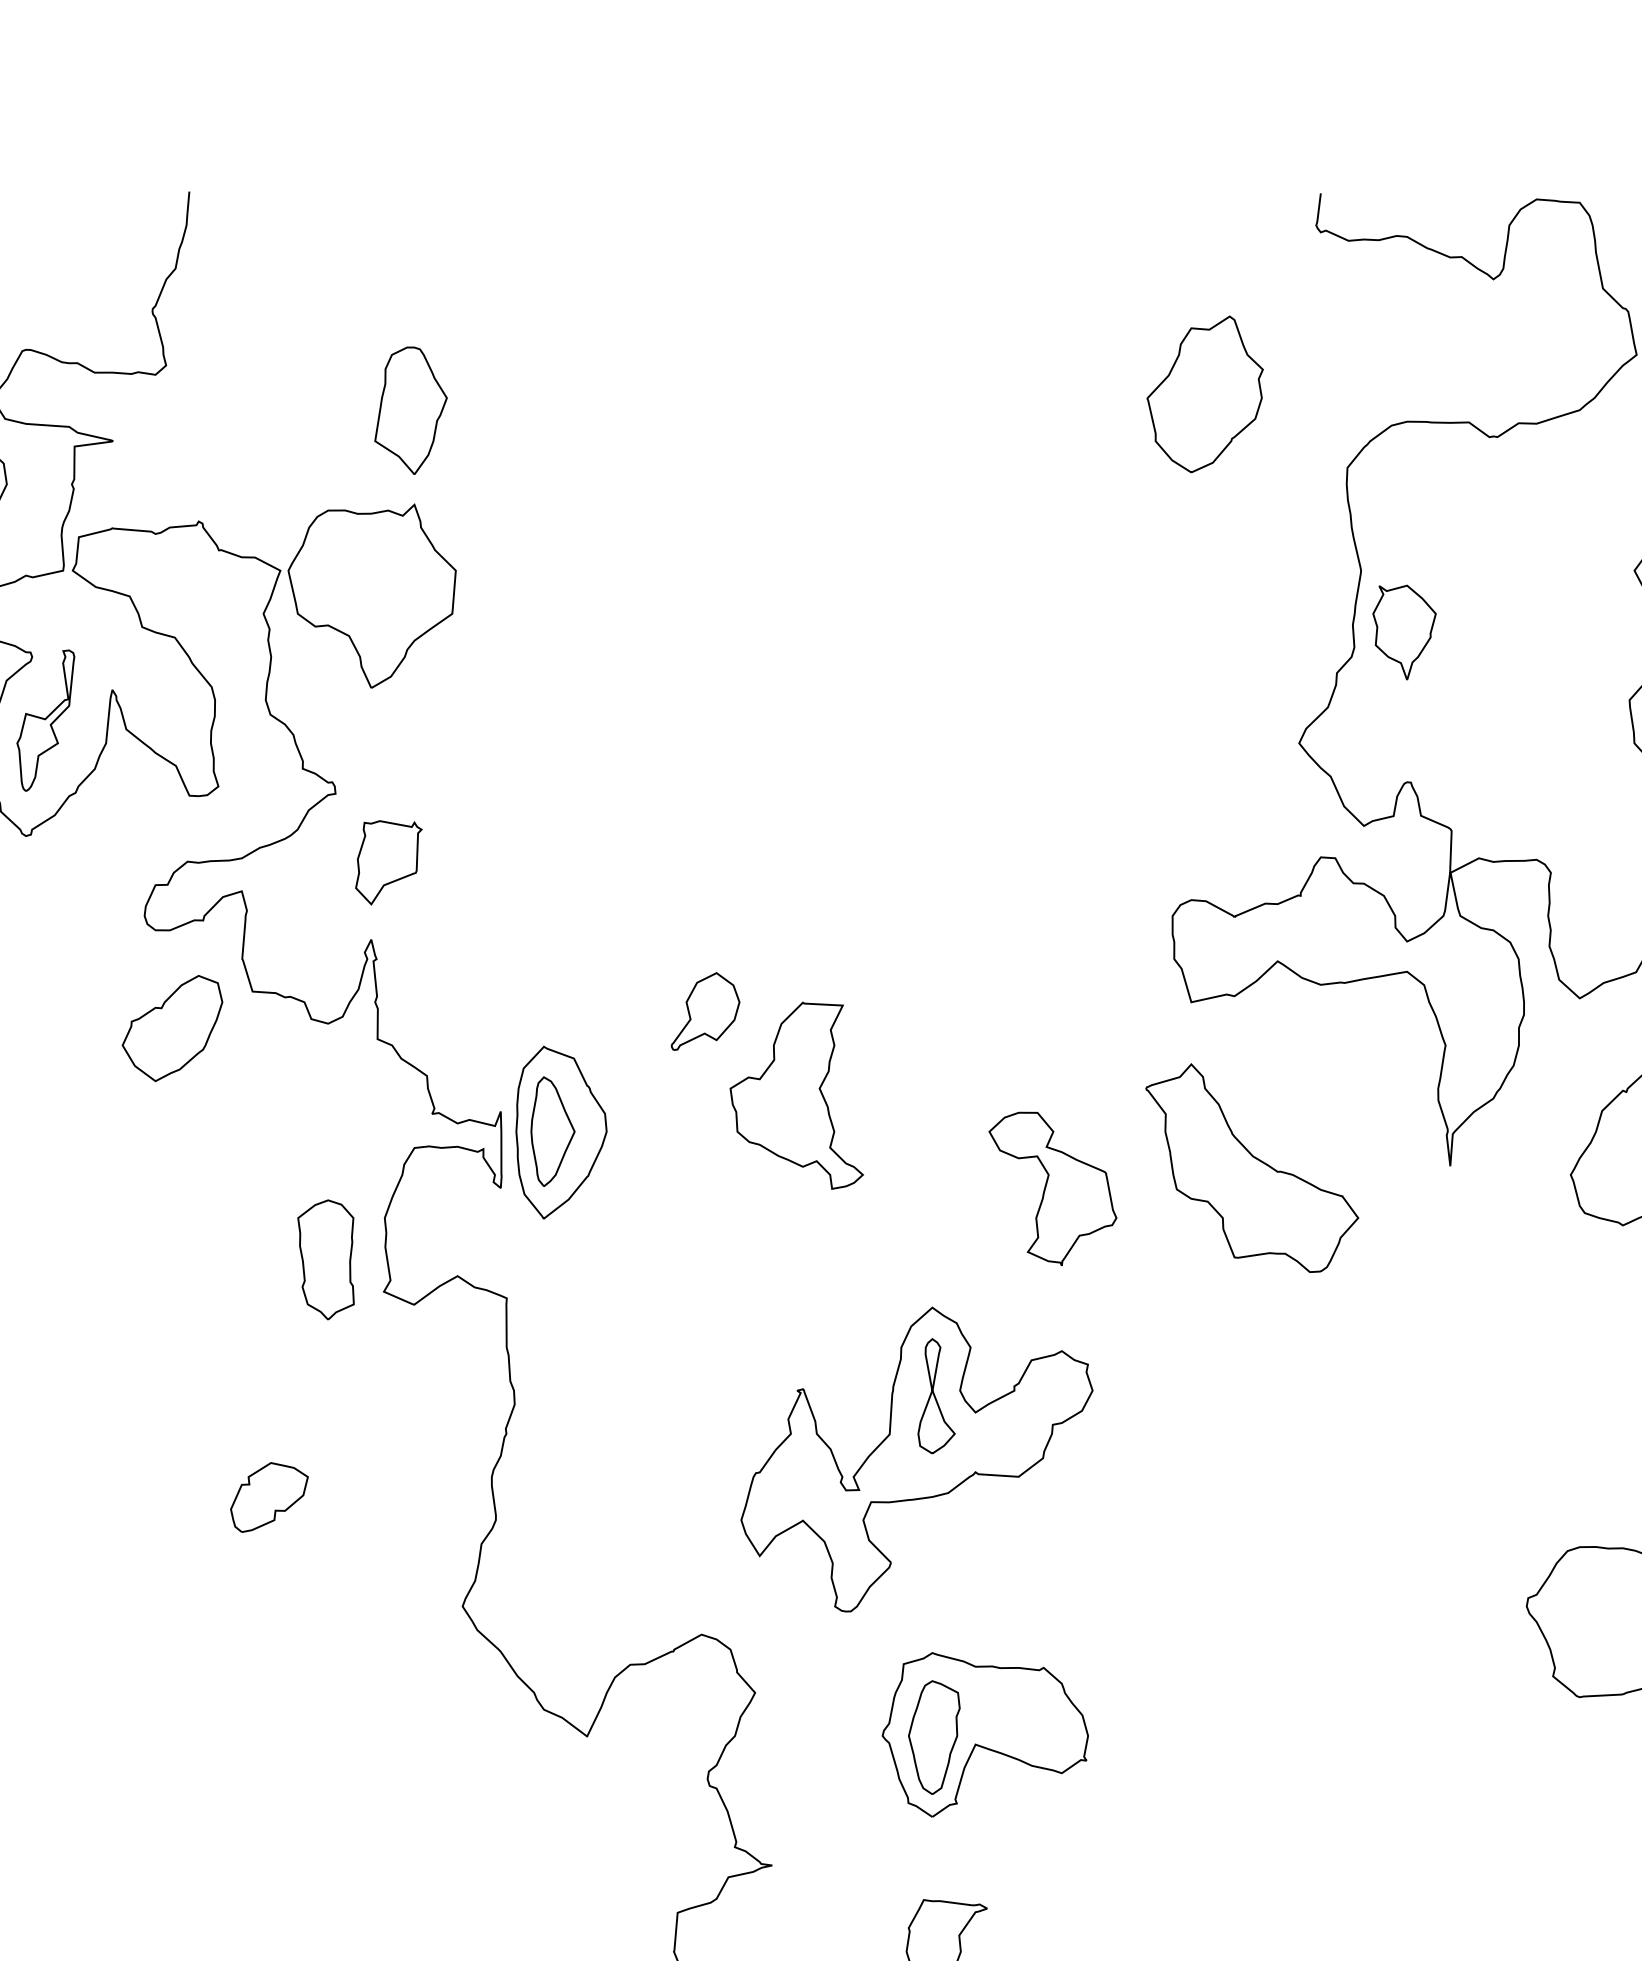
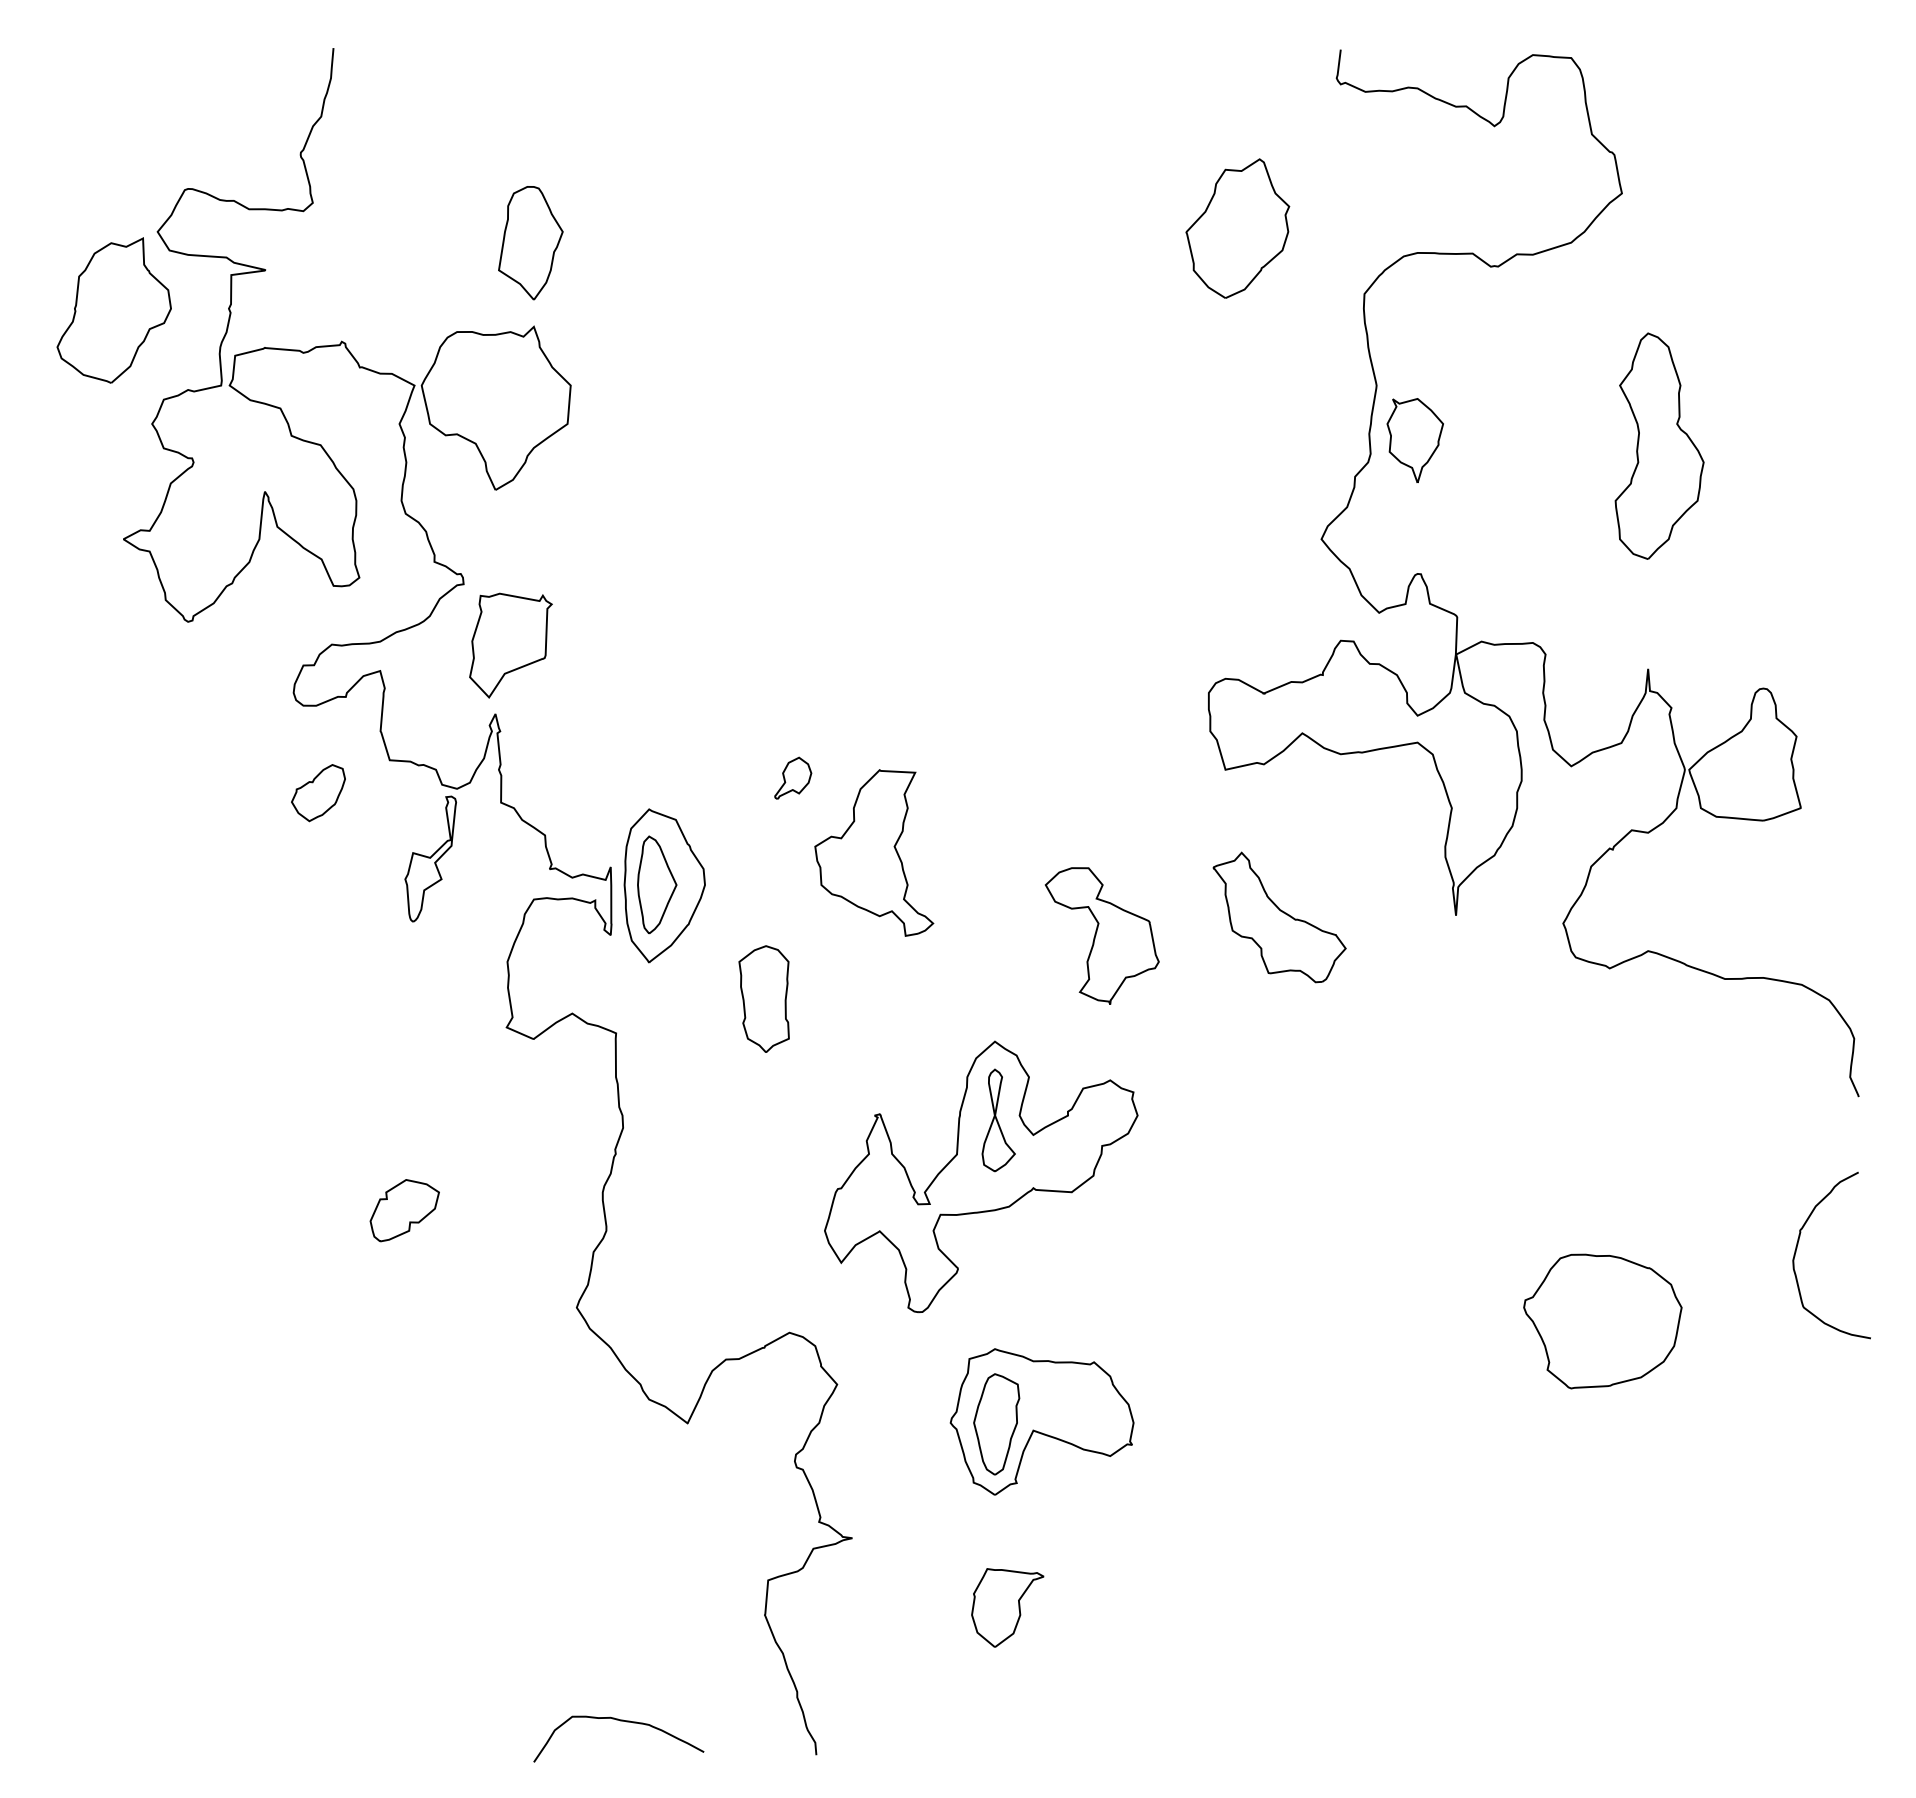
part: (45, 720) -> (430, 858), moved
part: (389, 862) -> (511, 645), size x1.4
part: (706, 1012) -> (793, 778), size x0.6
part: (172, 1027) -> (318, 792), size x0.6
part: (1251, 1168) -> (1279, 917), size x0.7
part: (325, 1259) -> (763, 998), moved

